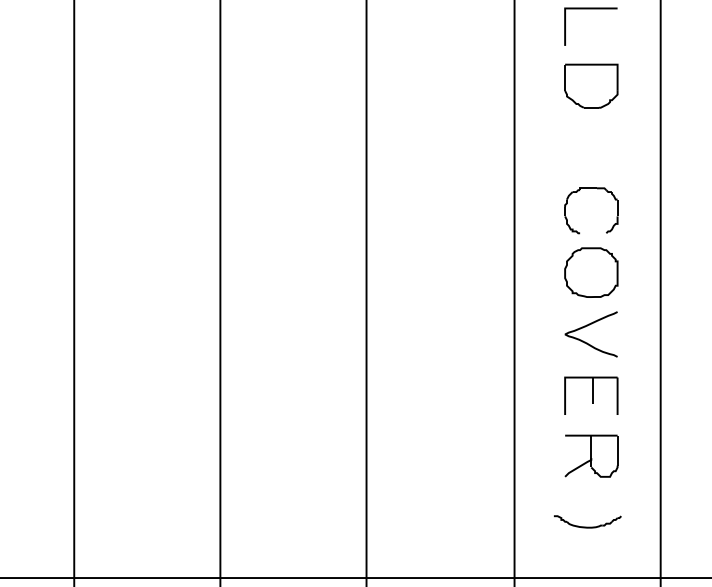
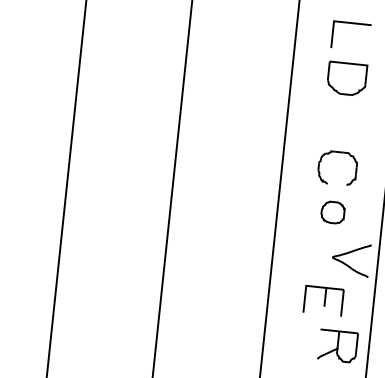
part: (591, 272) -> (333, 212), size x0.6
curve: (587, 326) -> (349, 253), moved
part: (591, 455) -> (337, 345), moved

